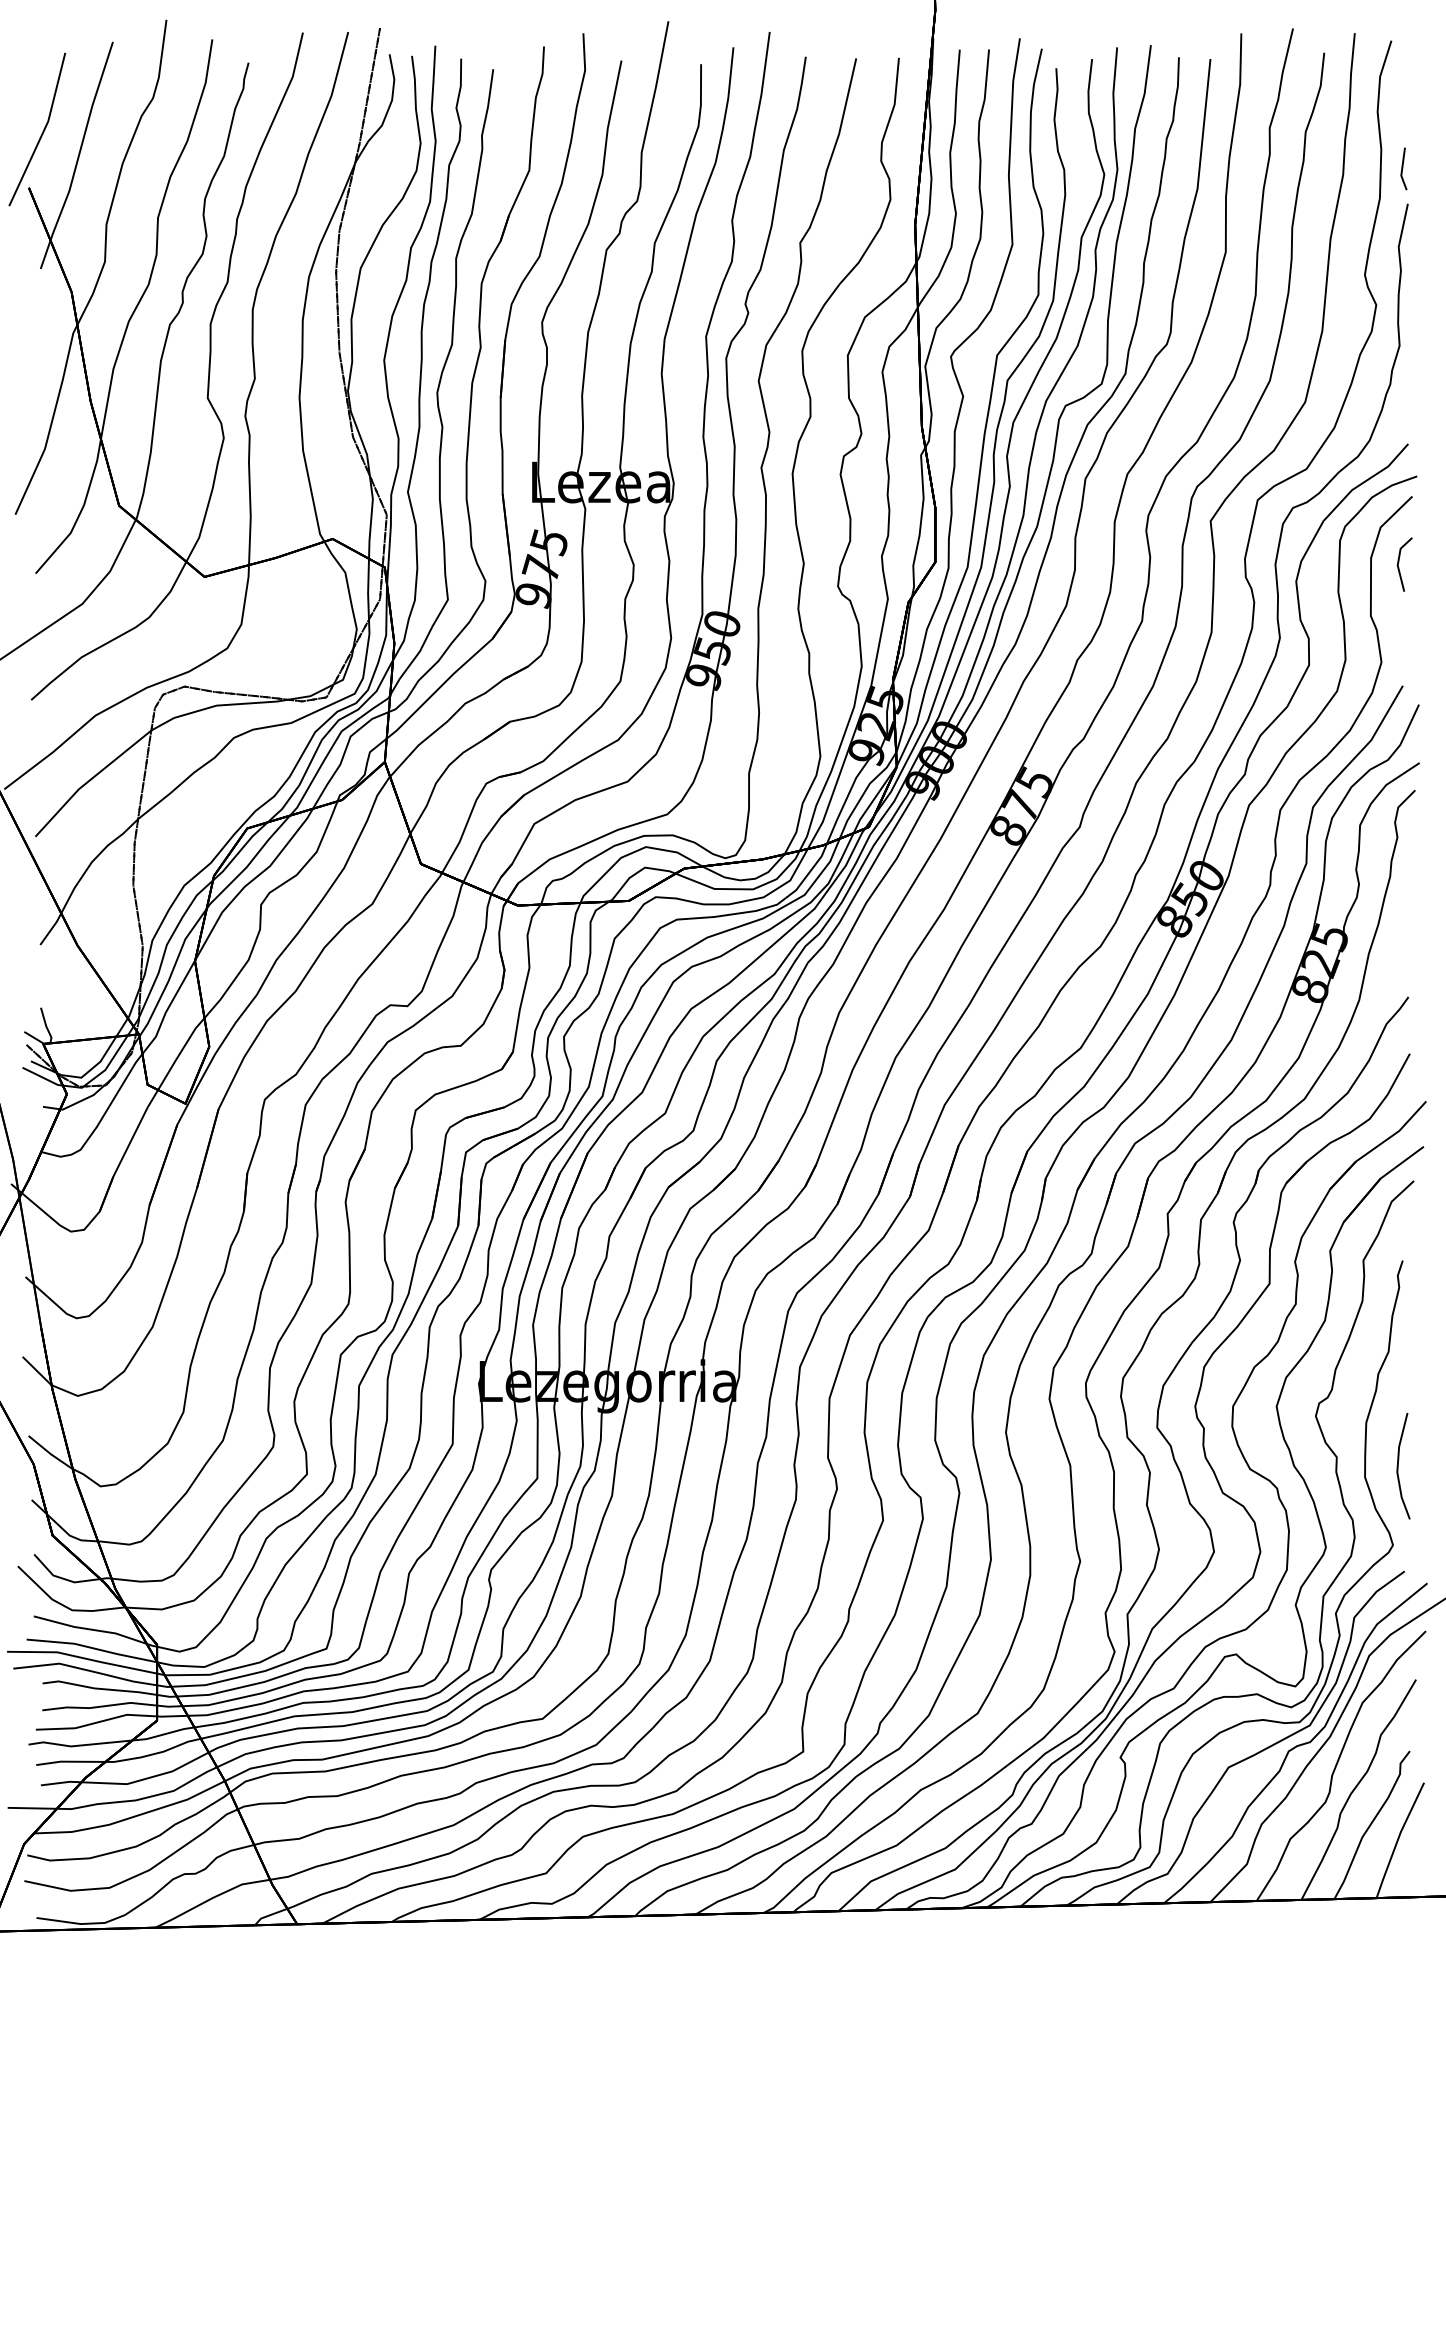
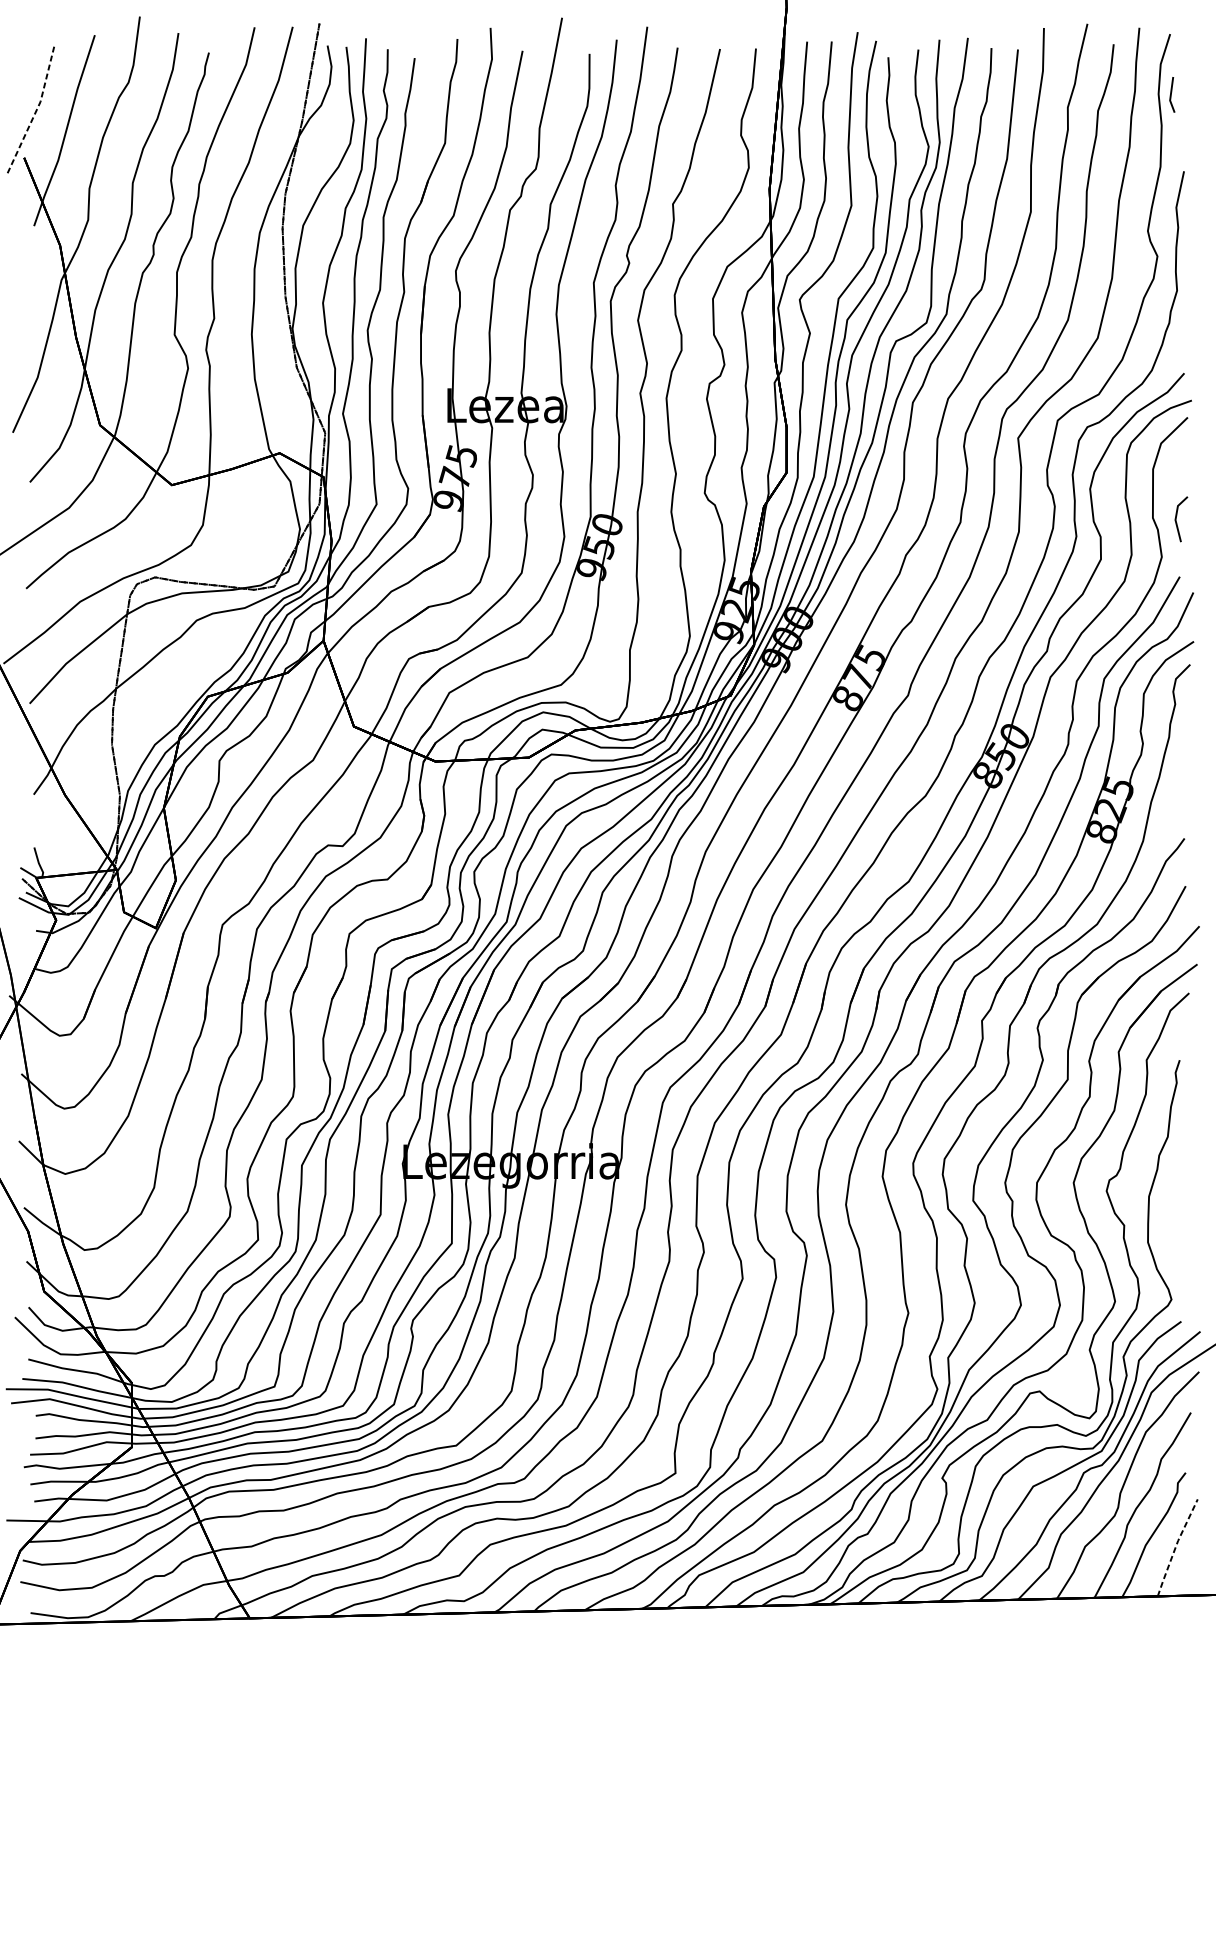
line: (43, 131) -> (36, 110), solid -> dashed
line: (1403, 168) -> (1171, 94), moved
line: (1399, 562) -> (1177, 517), moved
line: (1398, 1466) -> (1176, 1233), removed
line: (1398, 1839) -> (1176, 1547), solid -> dashed

